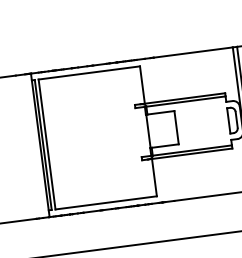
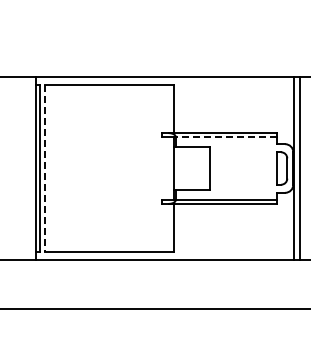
line: (186, 101) -> (226, 137), solid -> dashed
line: (47, 145) -> (44, 169), solid -> dashed

